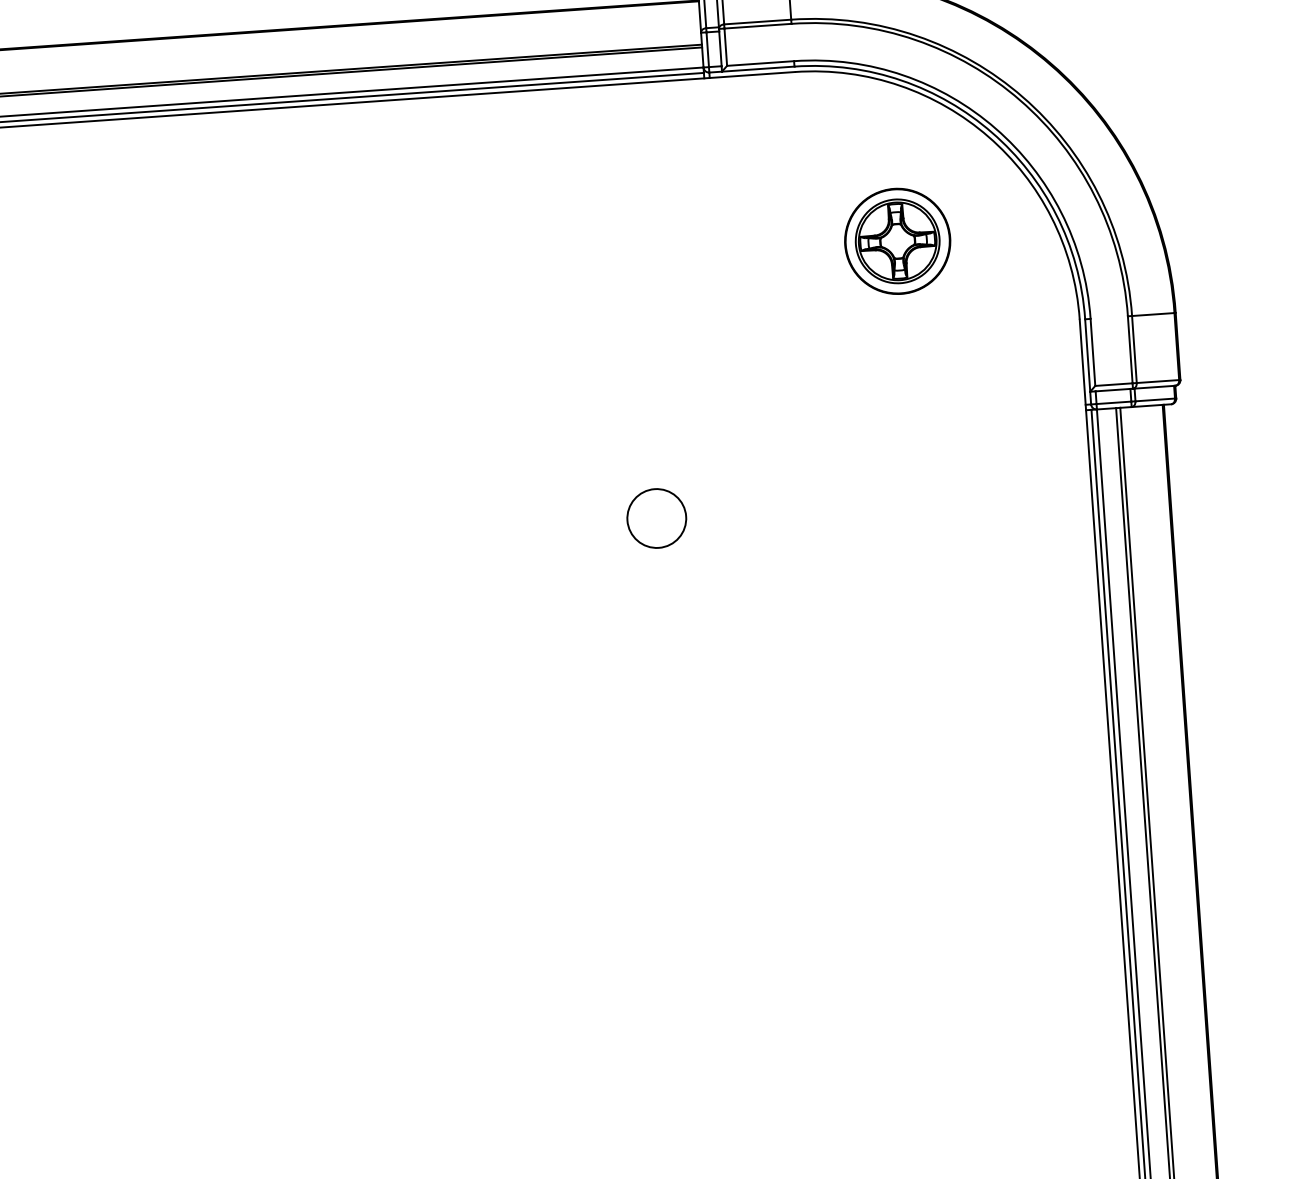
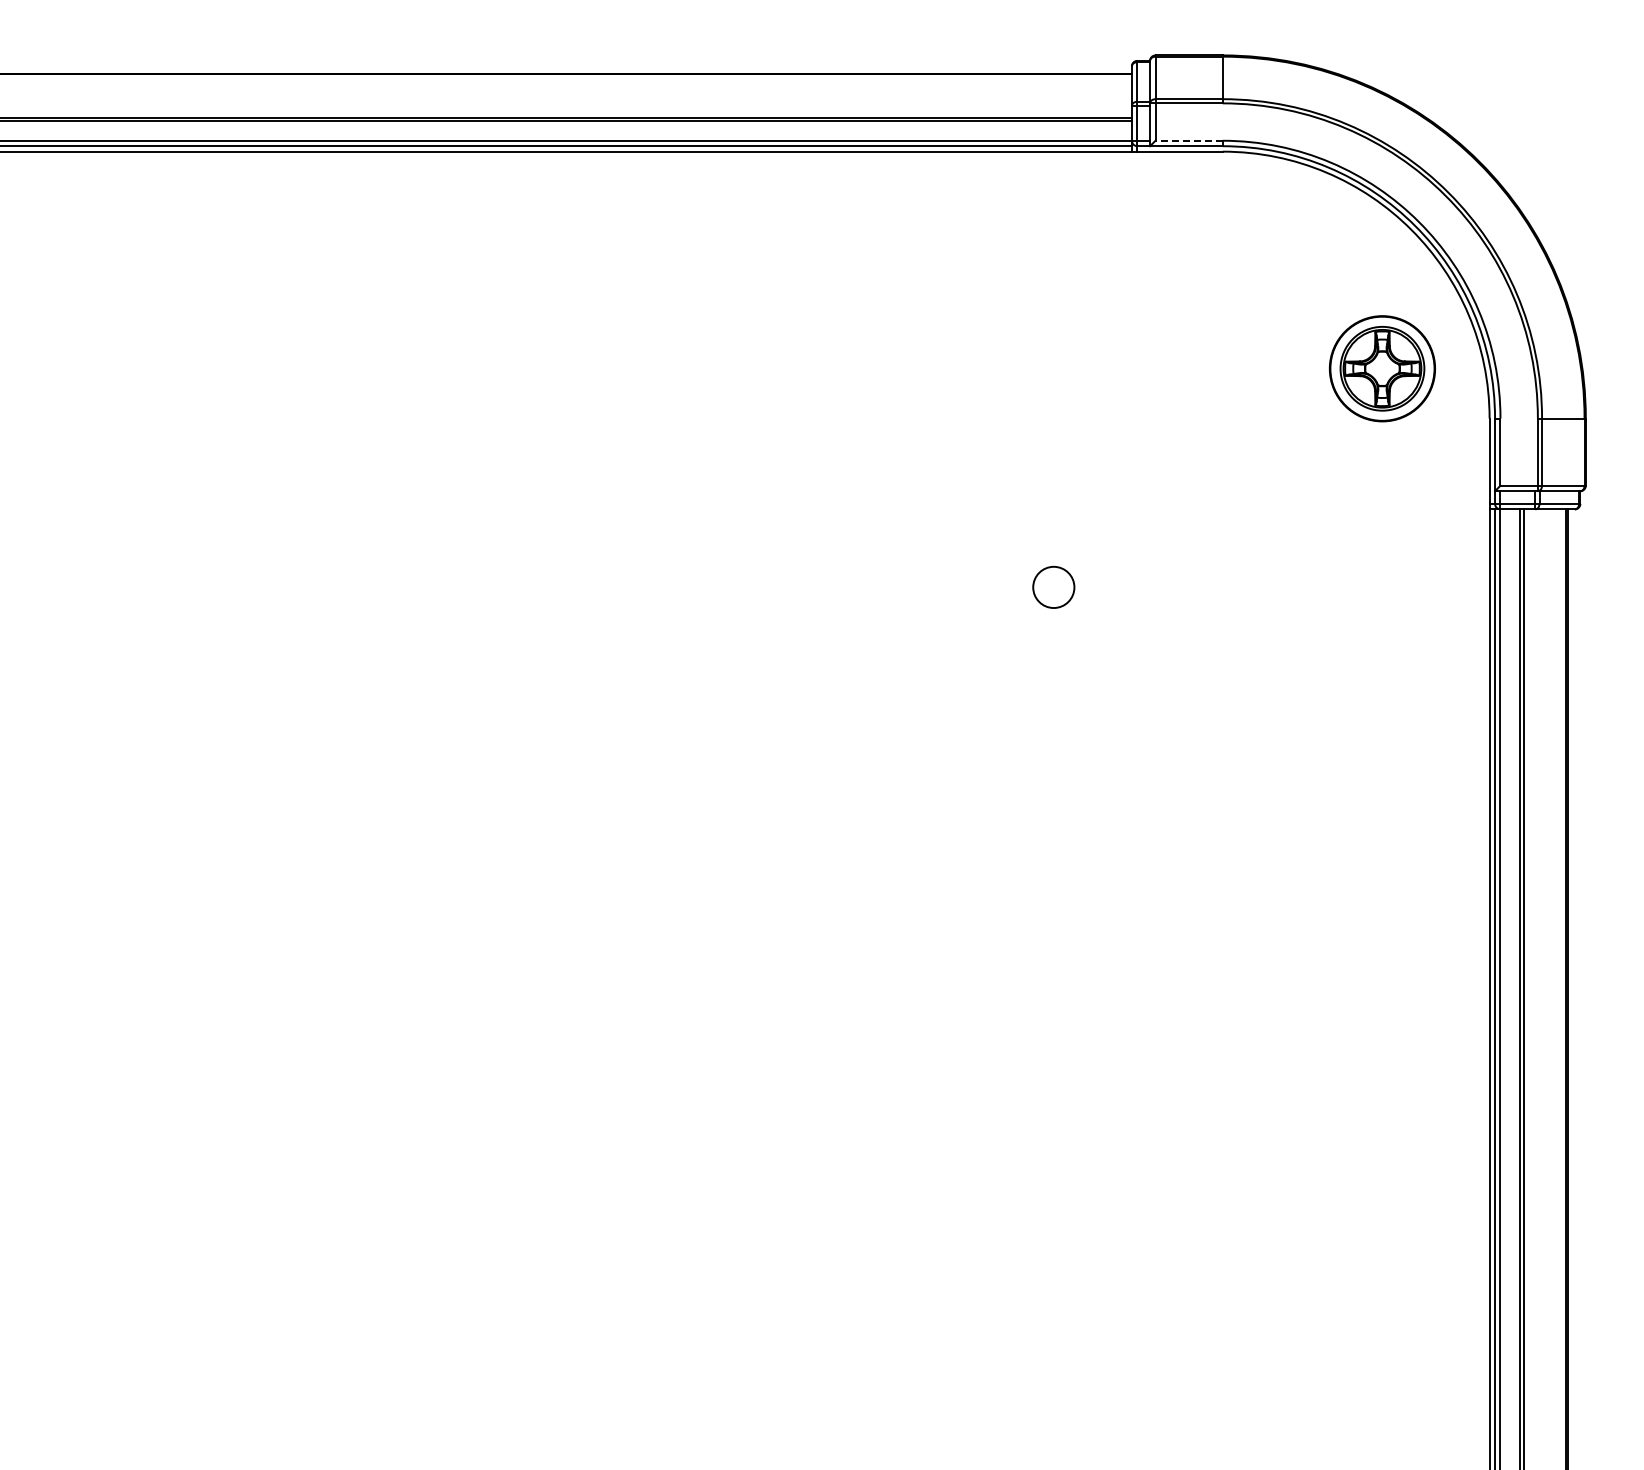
line: (760, 63) -> (1189, 140), solid -> dashed
part: (896, 241) -> (1381, 368), moved
circle: (656, 517) -> (1053, 586), size x0.7

